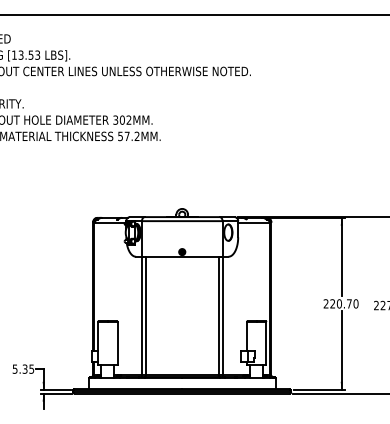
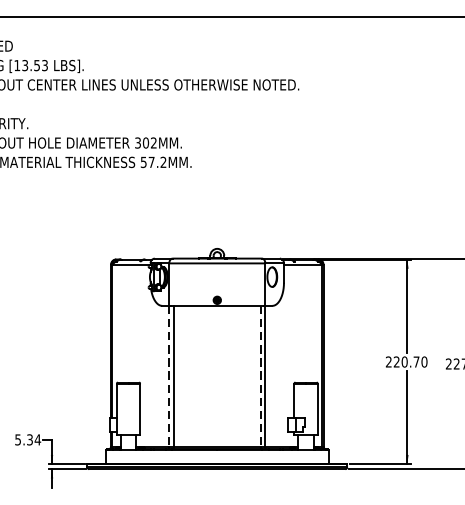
line: (141, 316) -> (168, 377), solid -> dashed
line: (218, 316) -> (260, 377), solid -> dashed
text: (31, 368) -> (37, 439), 5.35 -> 5.34

